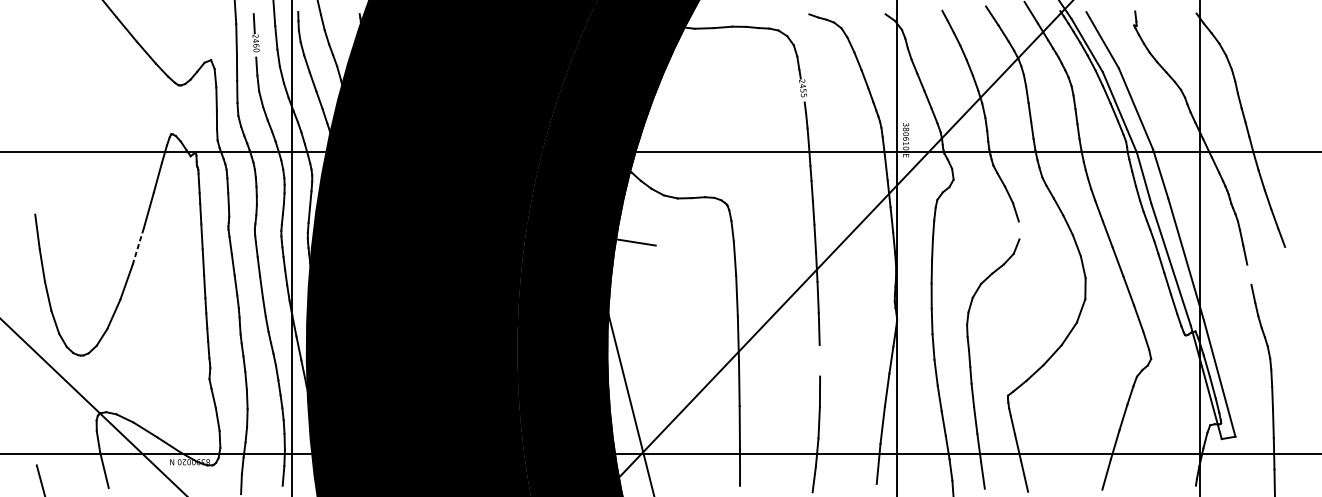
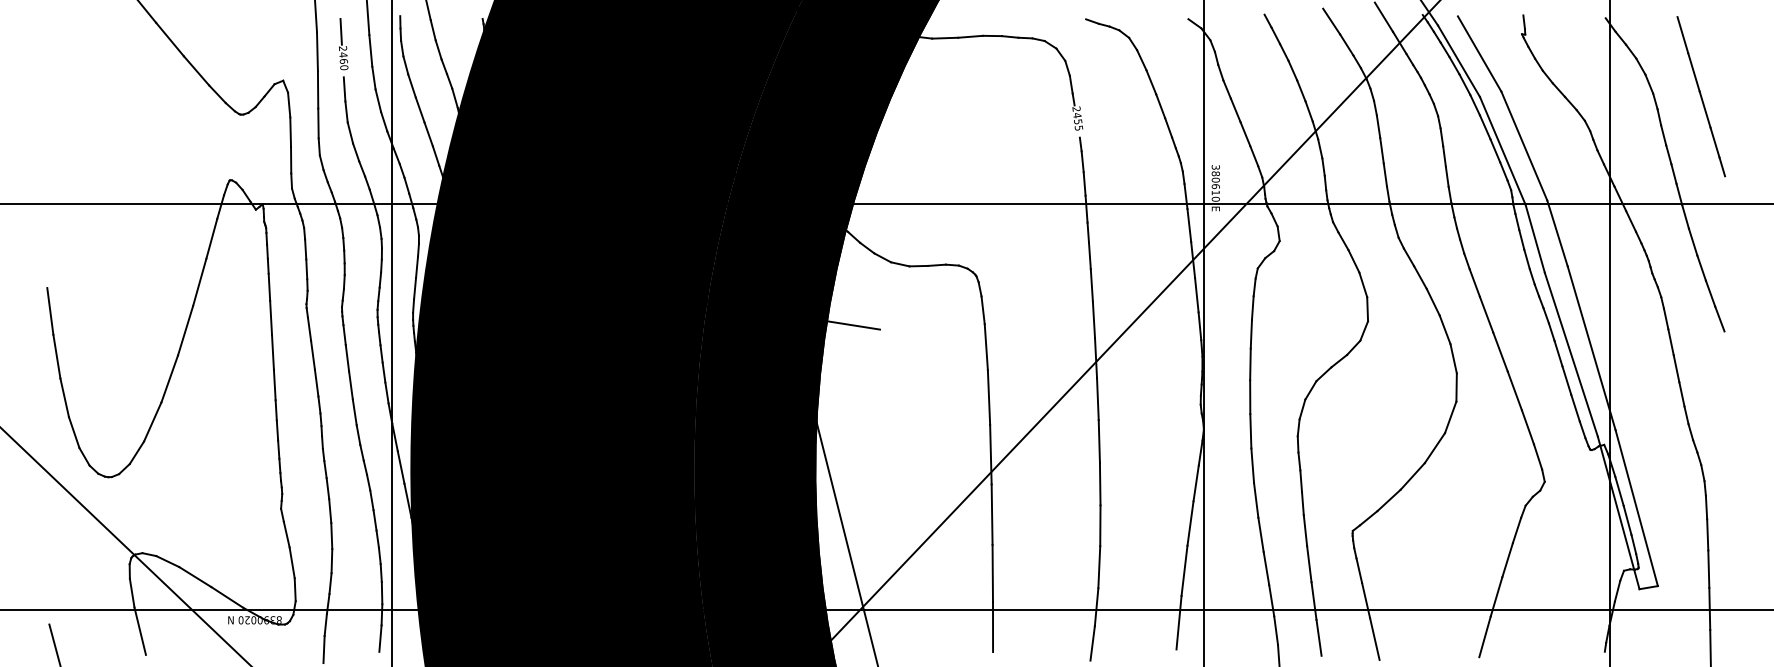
line: (1267, 71) -> (1701, 96), added
line: (1019, 230) -> (1367, 309), added
line: (138, 246) -> (185, 330), dashed -> solid
line: (1249, 274) -> (1676, 368), added
line: (819, 361) -> (1099, 484), added

